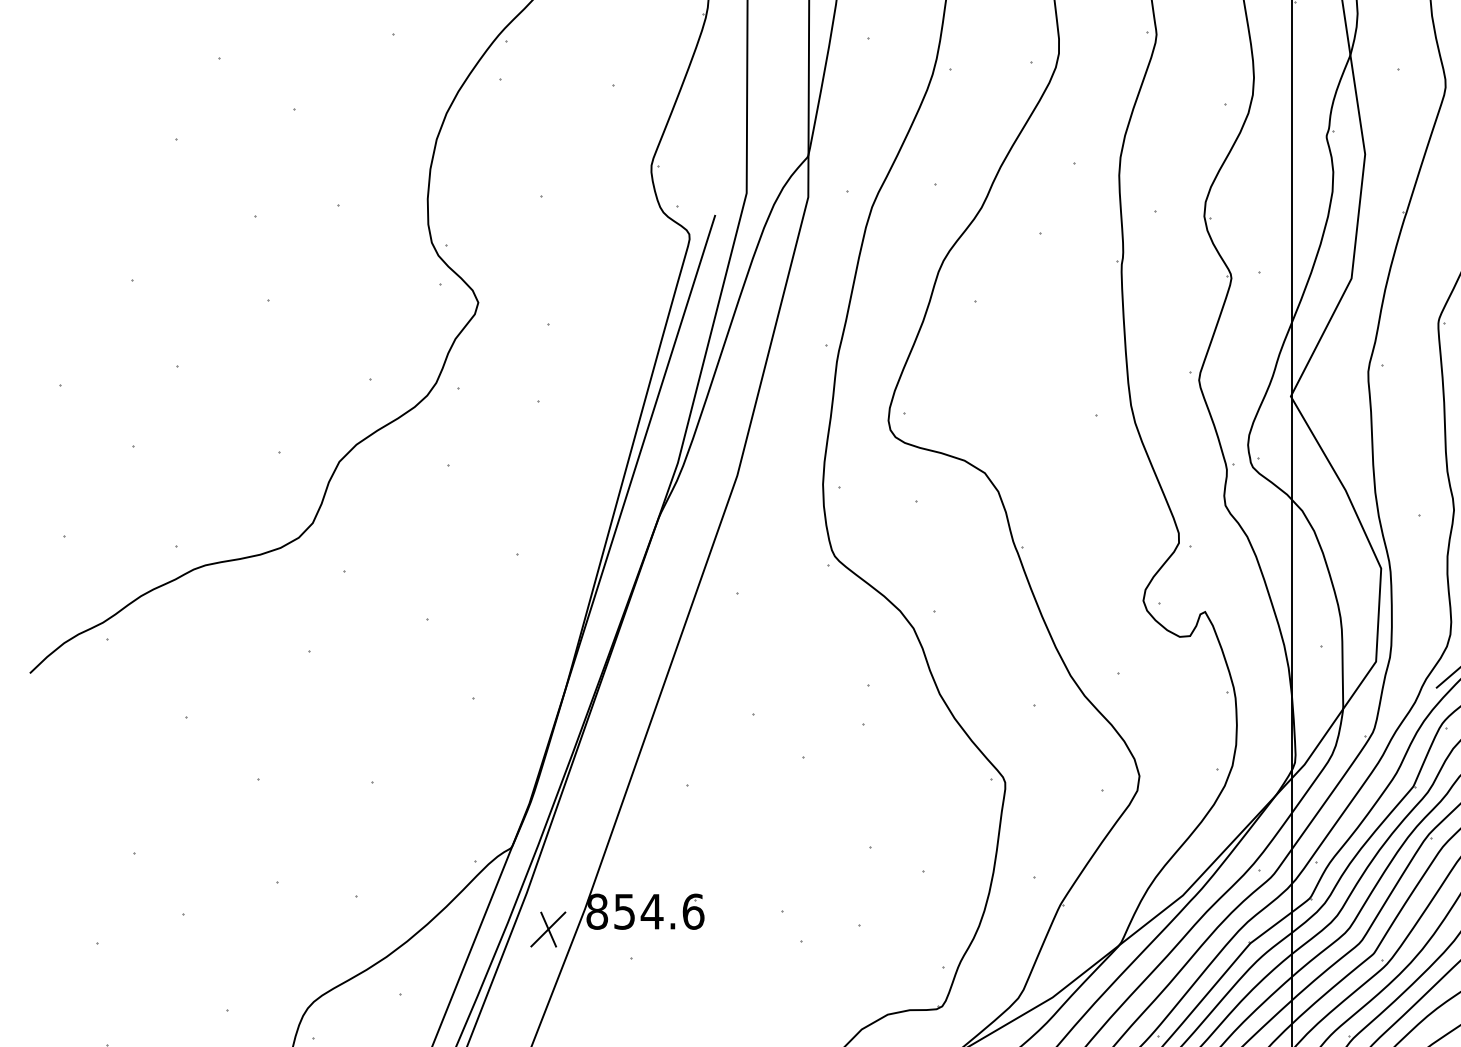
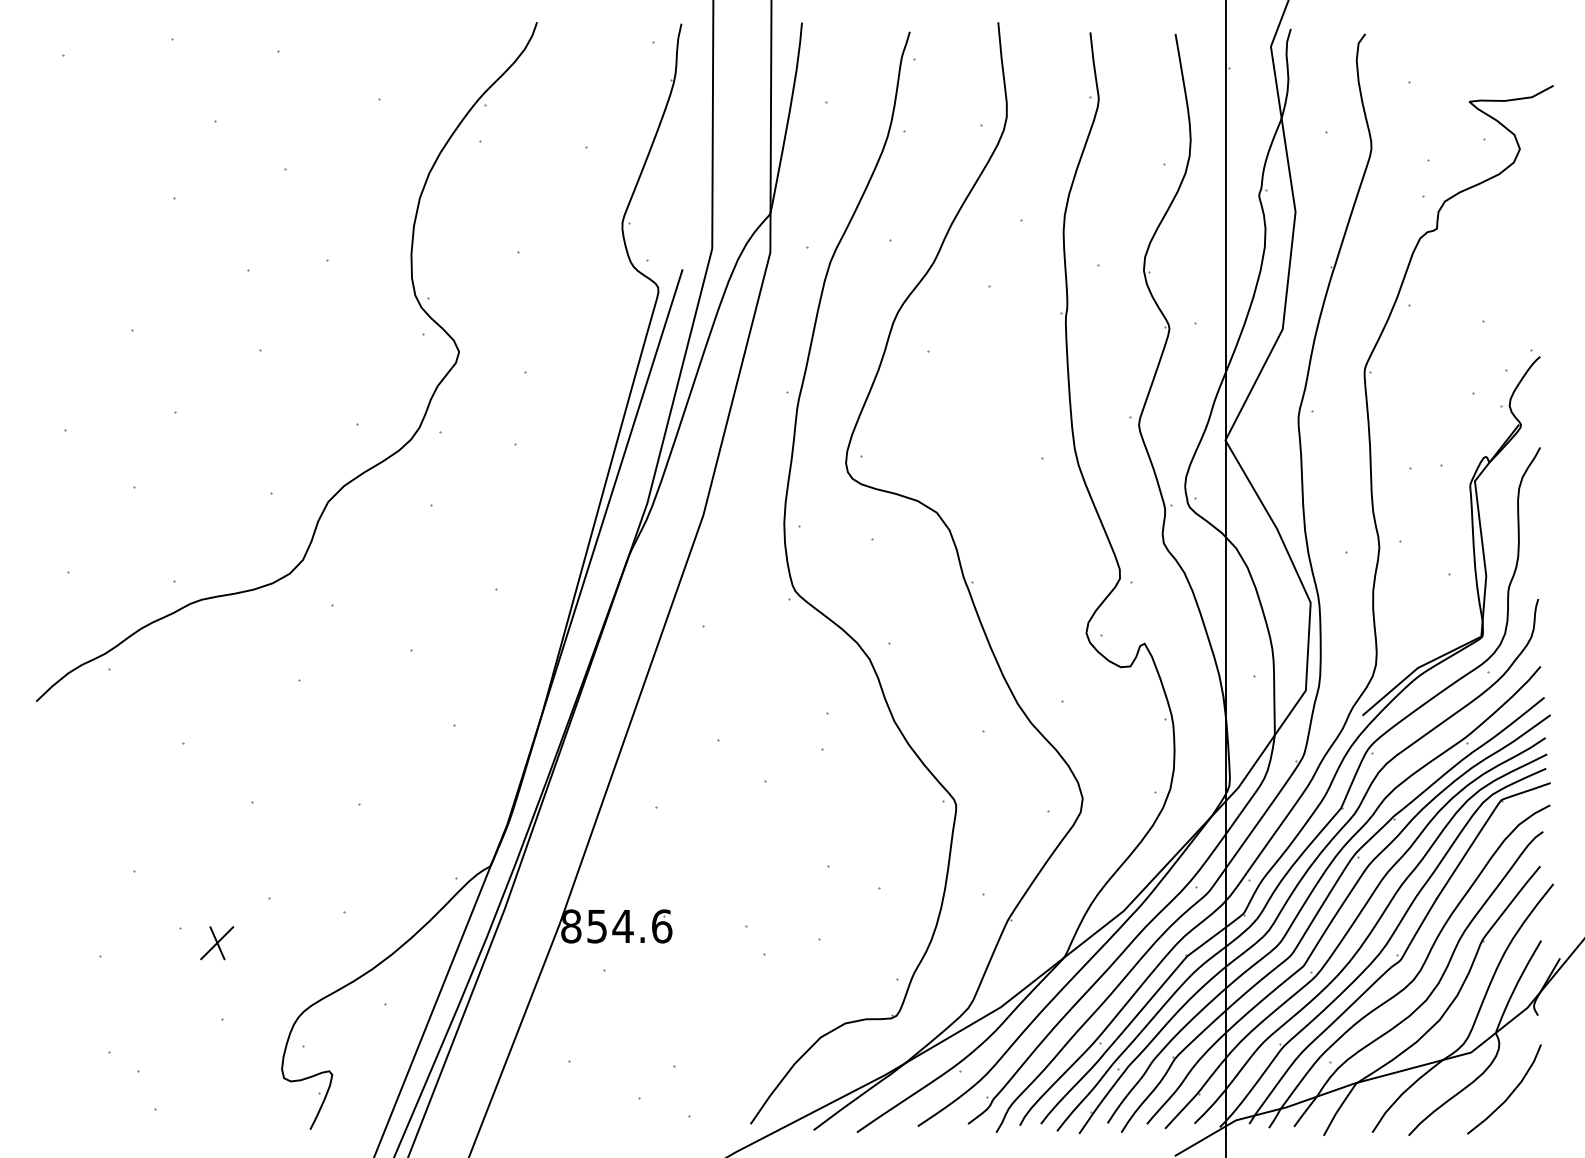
part: (548, 929) -> (217, 943), moved

